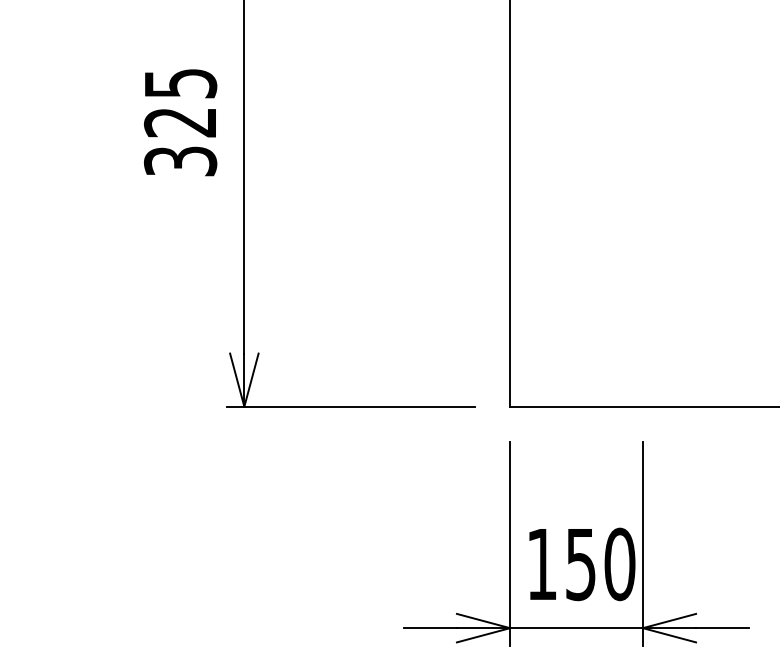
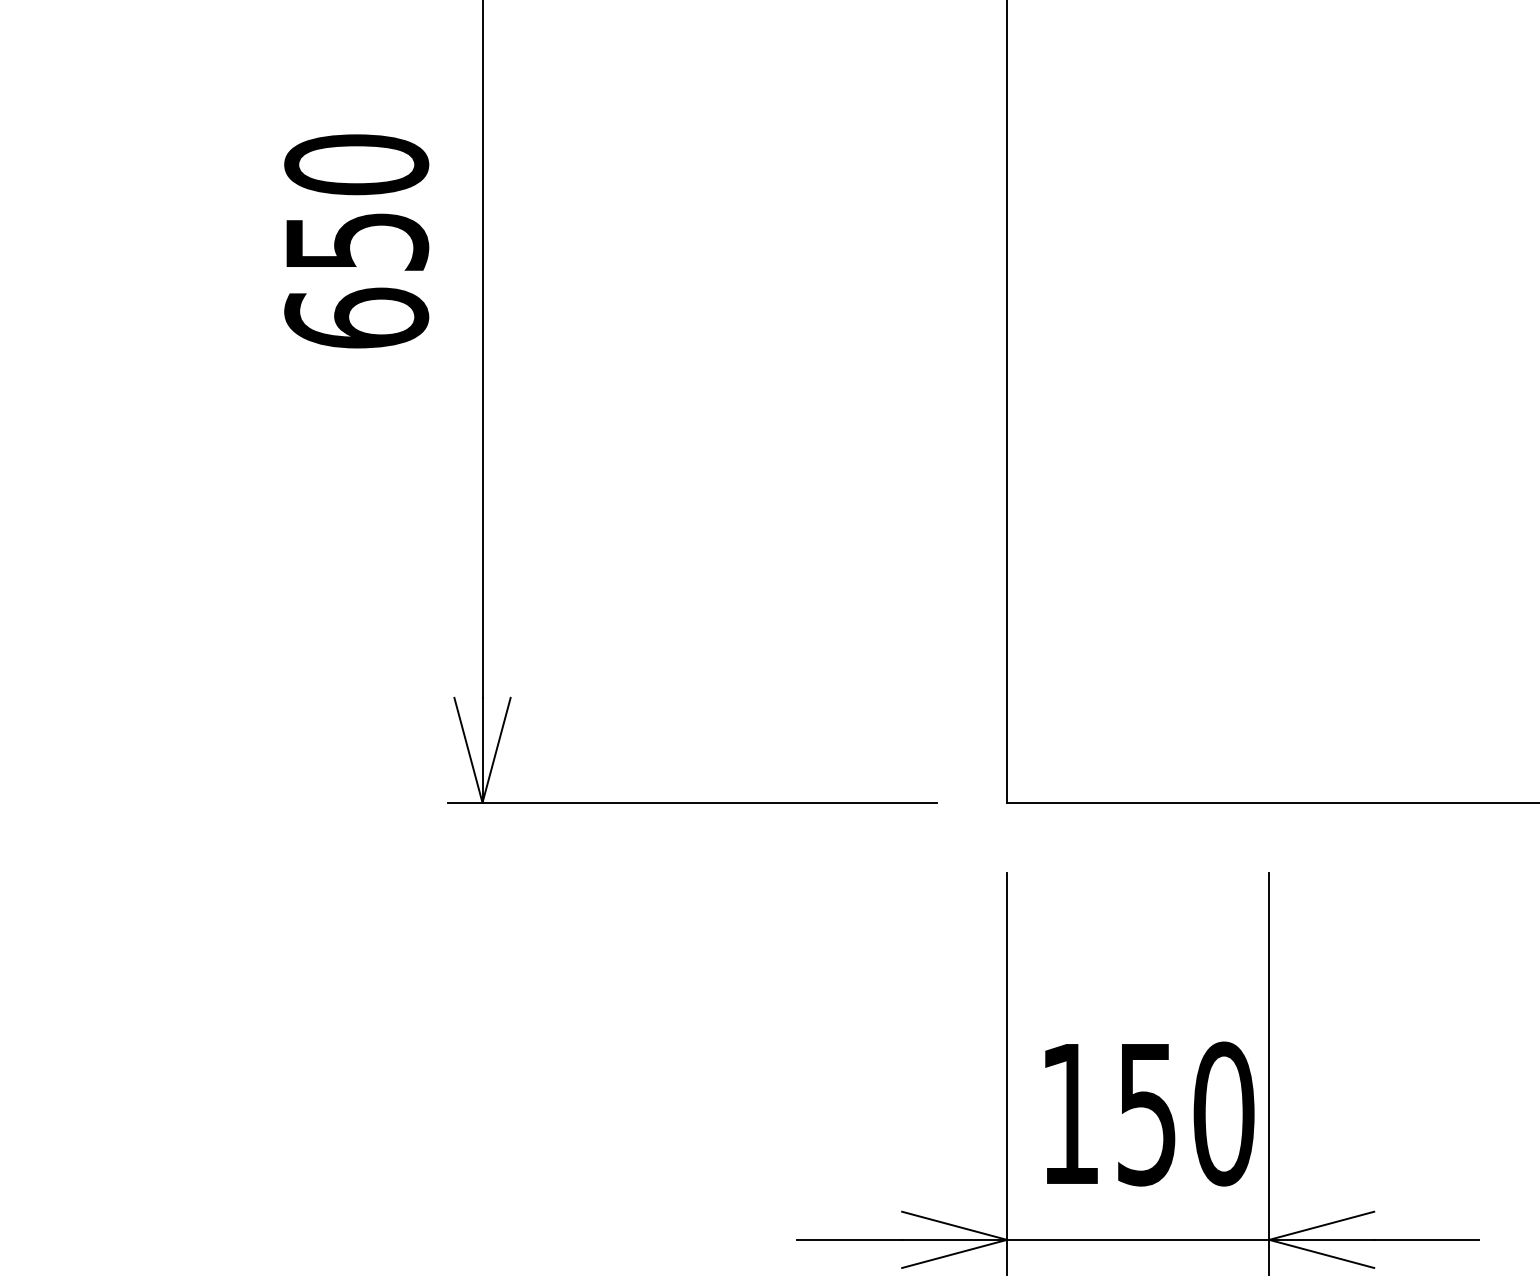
text: (180, 122) -> (356, 241), 325 -> 650

